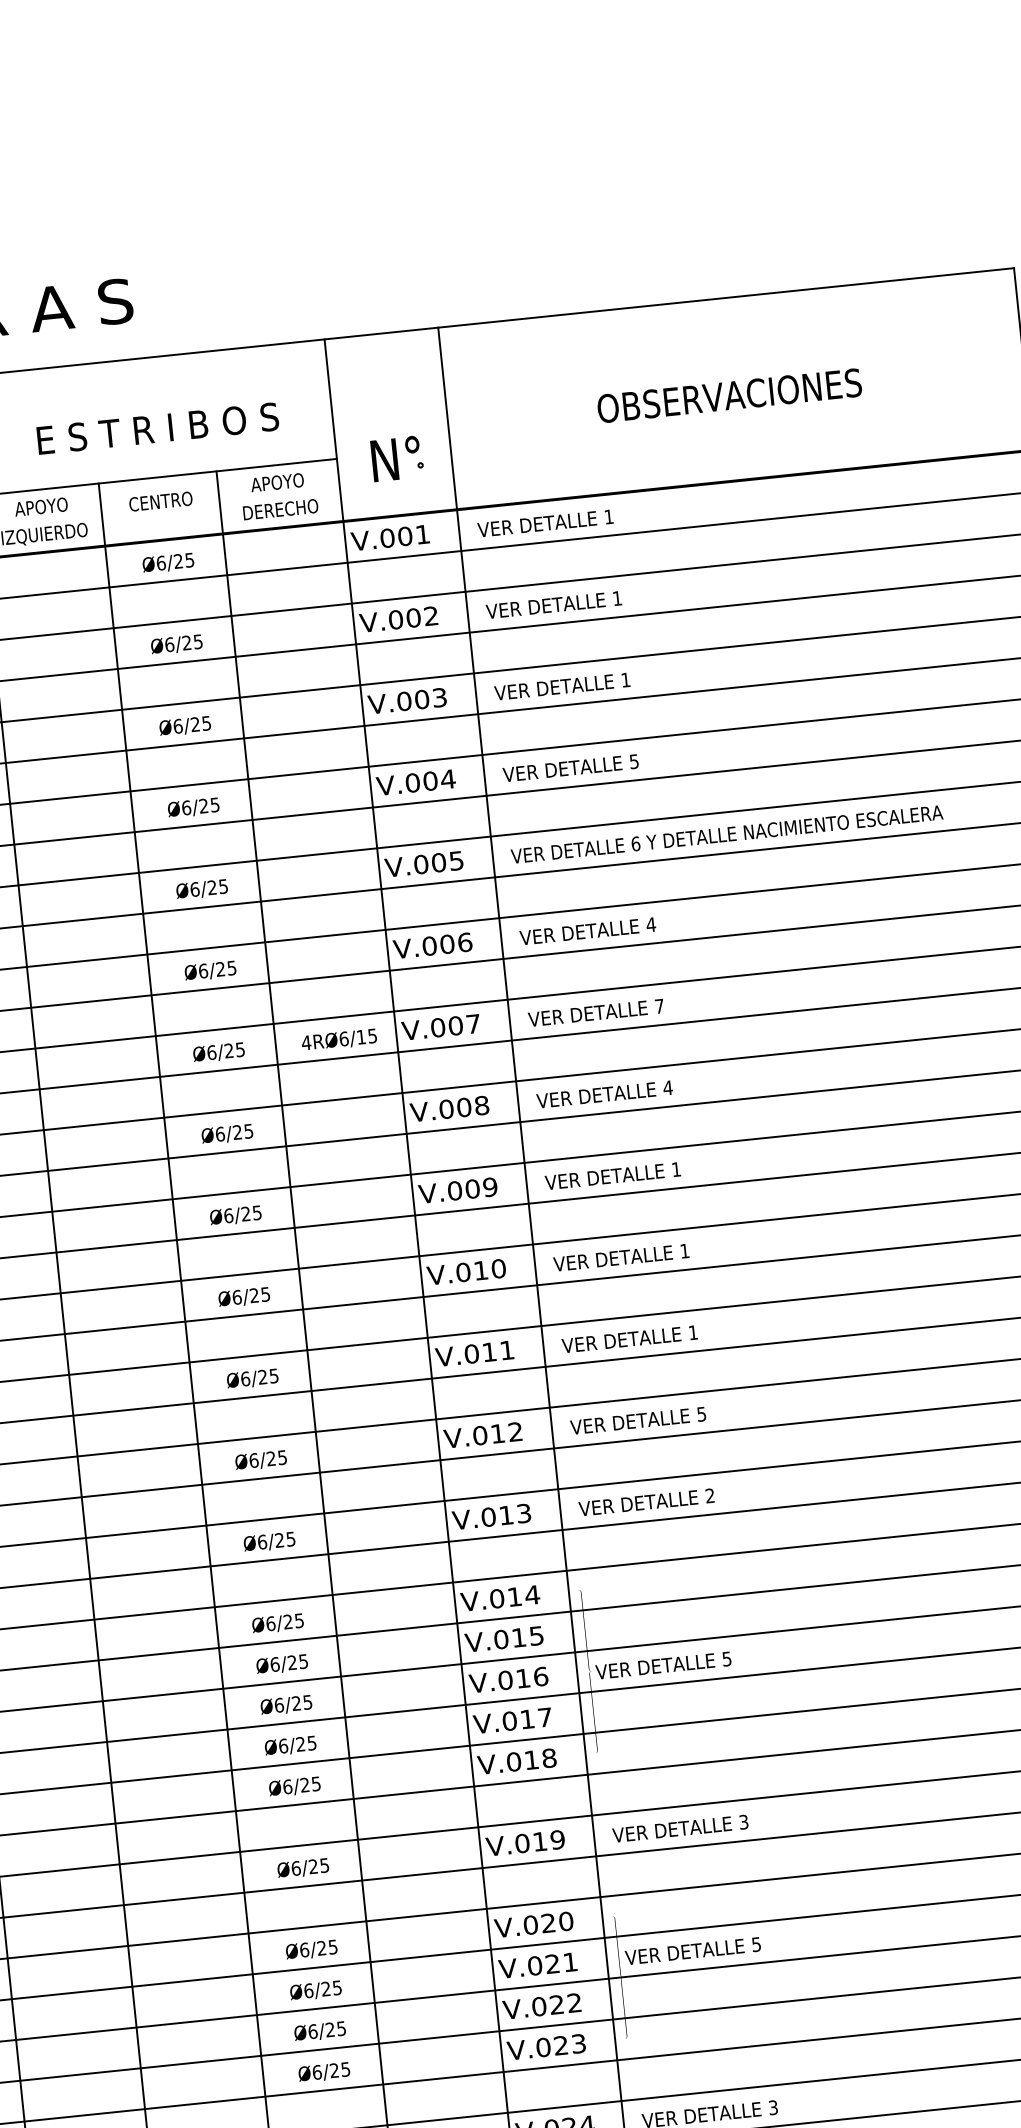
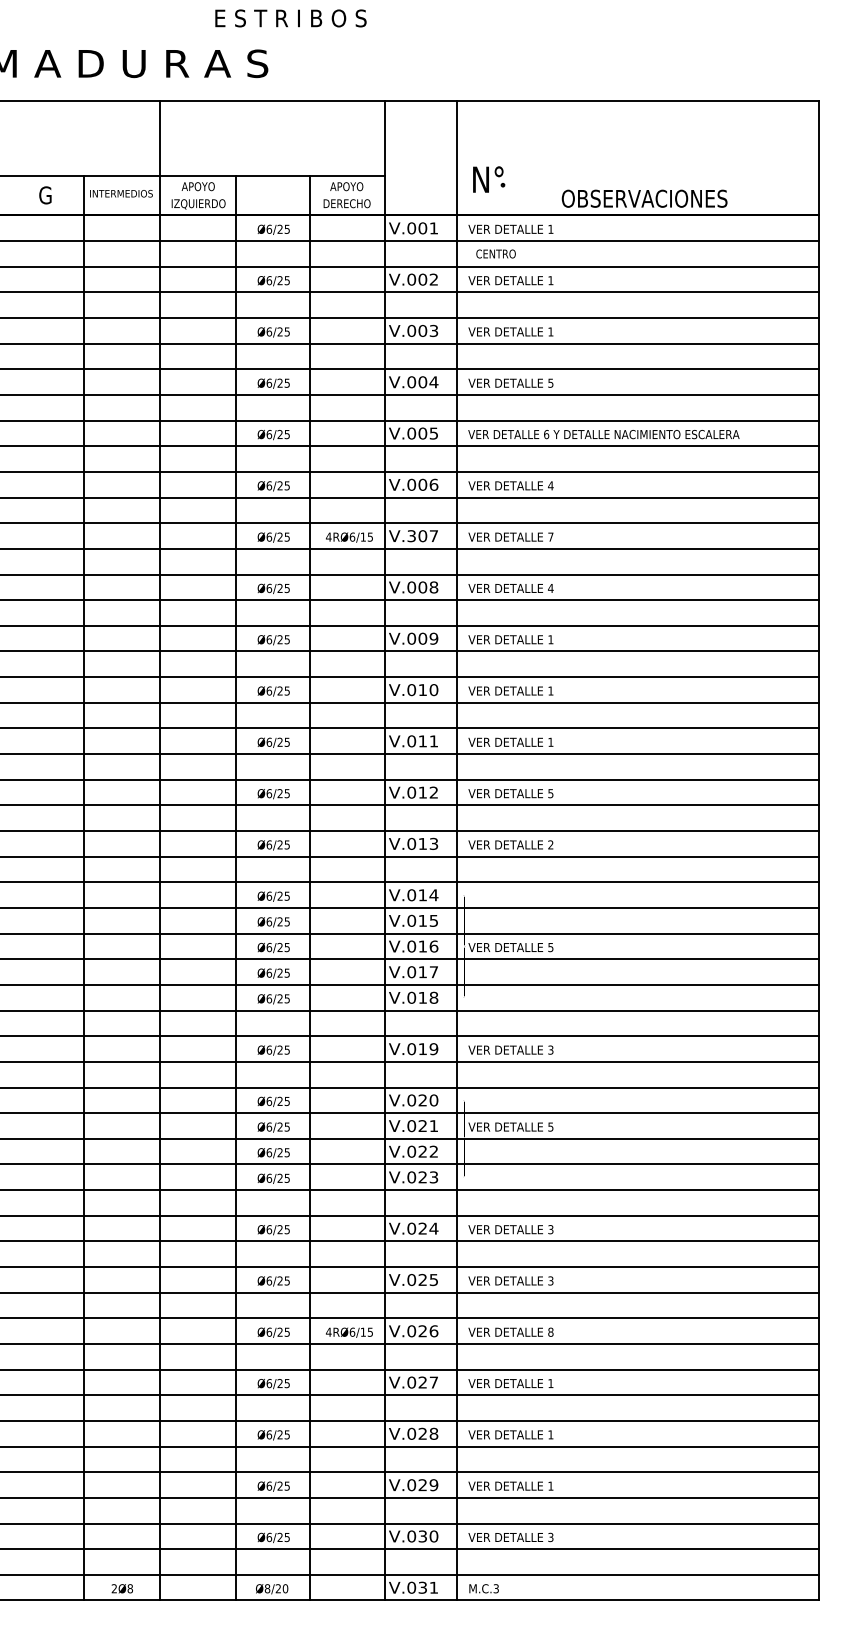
text: (729, 395) -> (644, 198), moved
text: (157, 428) -> (290, 18), moved
part: (398, 458) -> (489, 179), moved
text: (159, 500) -> (495, 253), moved
text: (437, 1028) -> (411, 536), V.007 -> V.307

